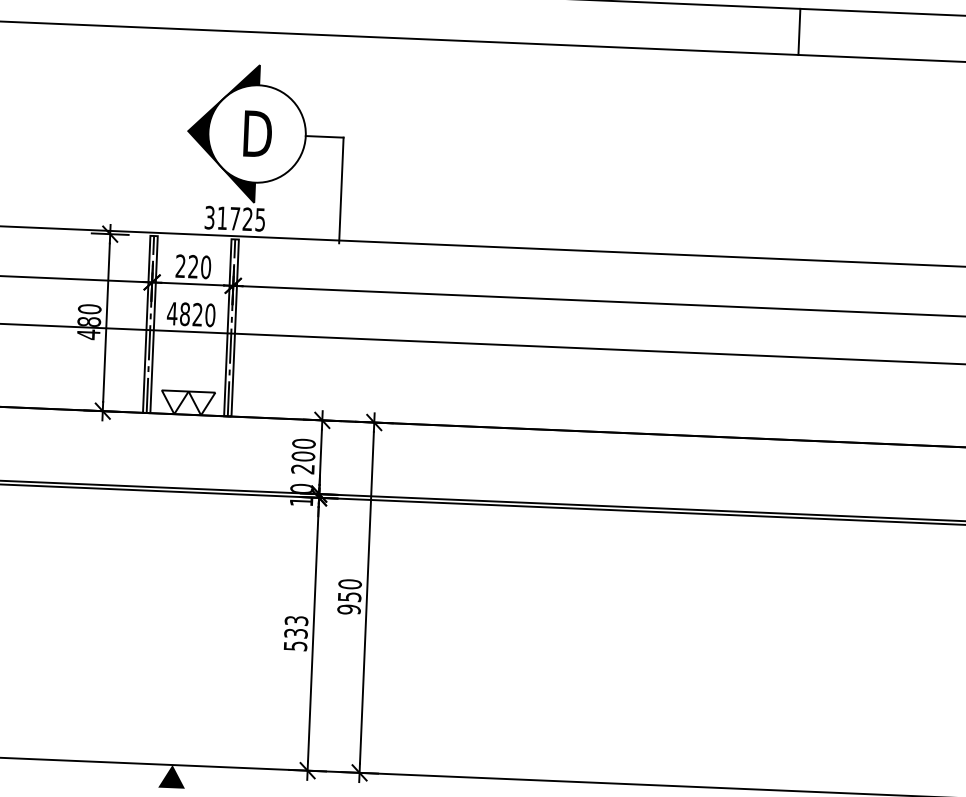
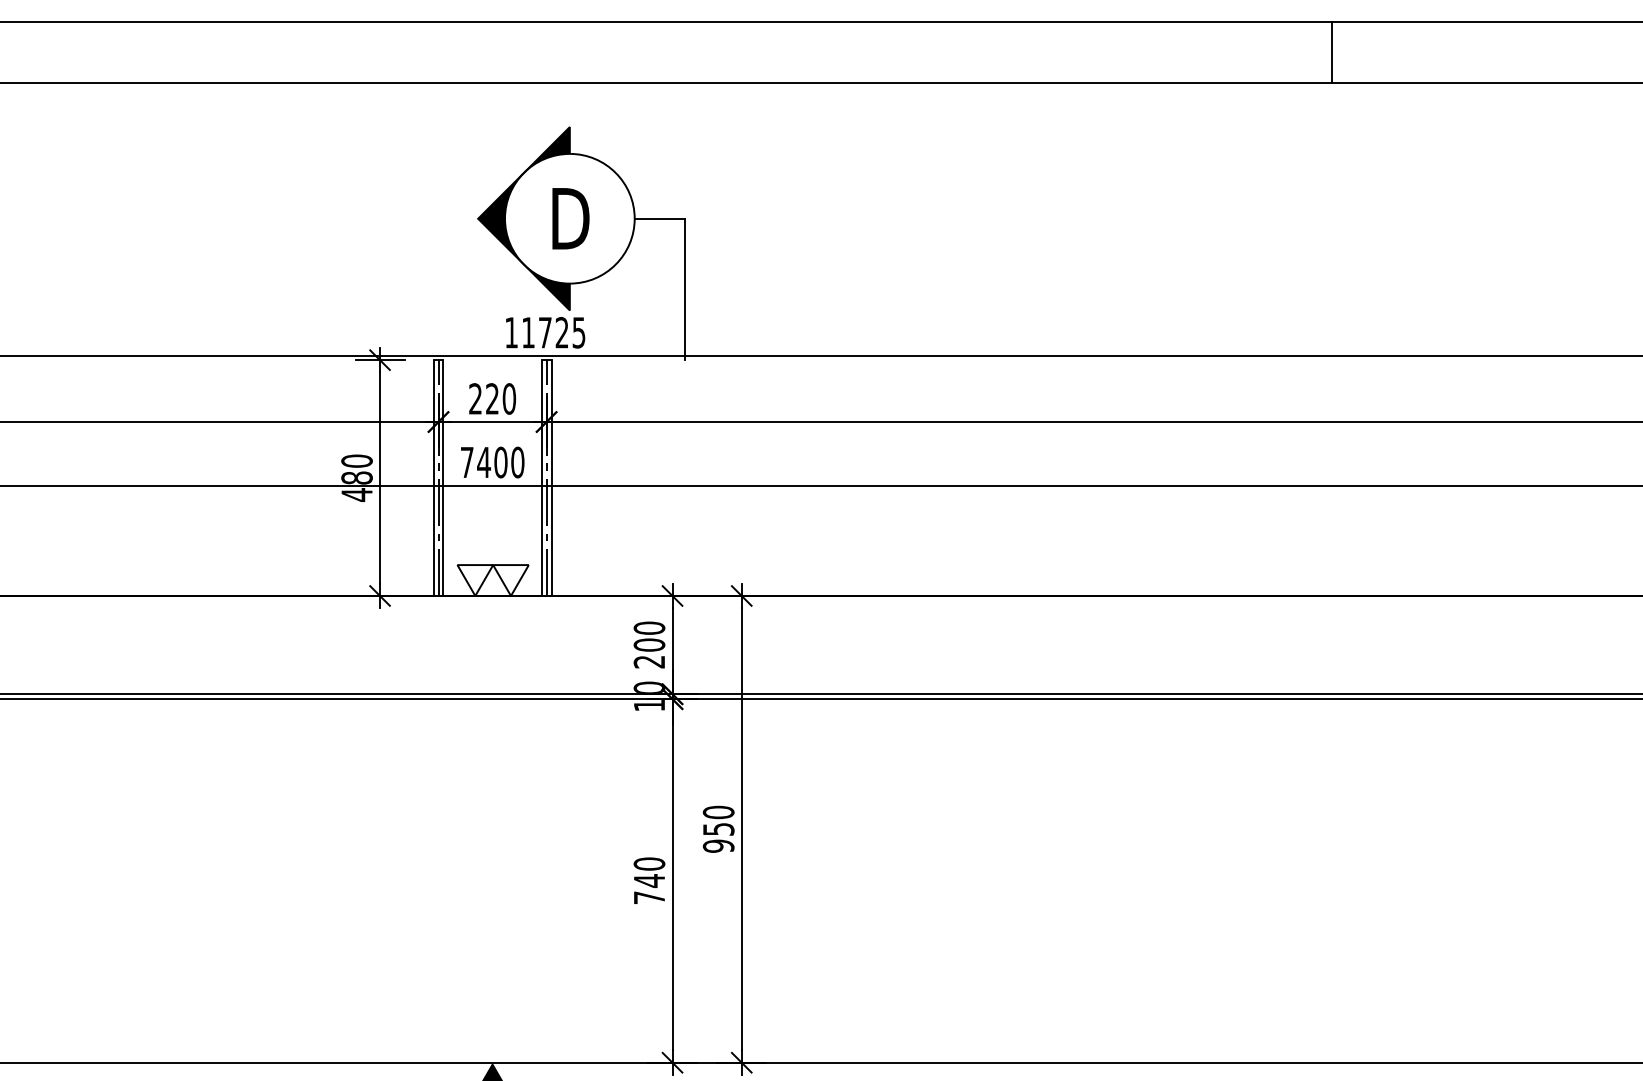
line: (799, 31) -> (1332, 52), moved
text: (209, 217) -> (511, 332), 31725 -> 11725
text: (184, 314) -> (483, 462), 4820 -> 7400
text: (296, 633) -> (649, 880), 533 -> 740

